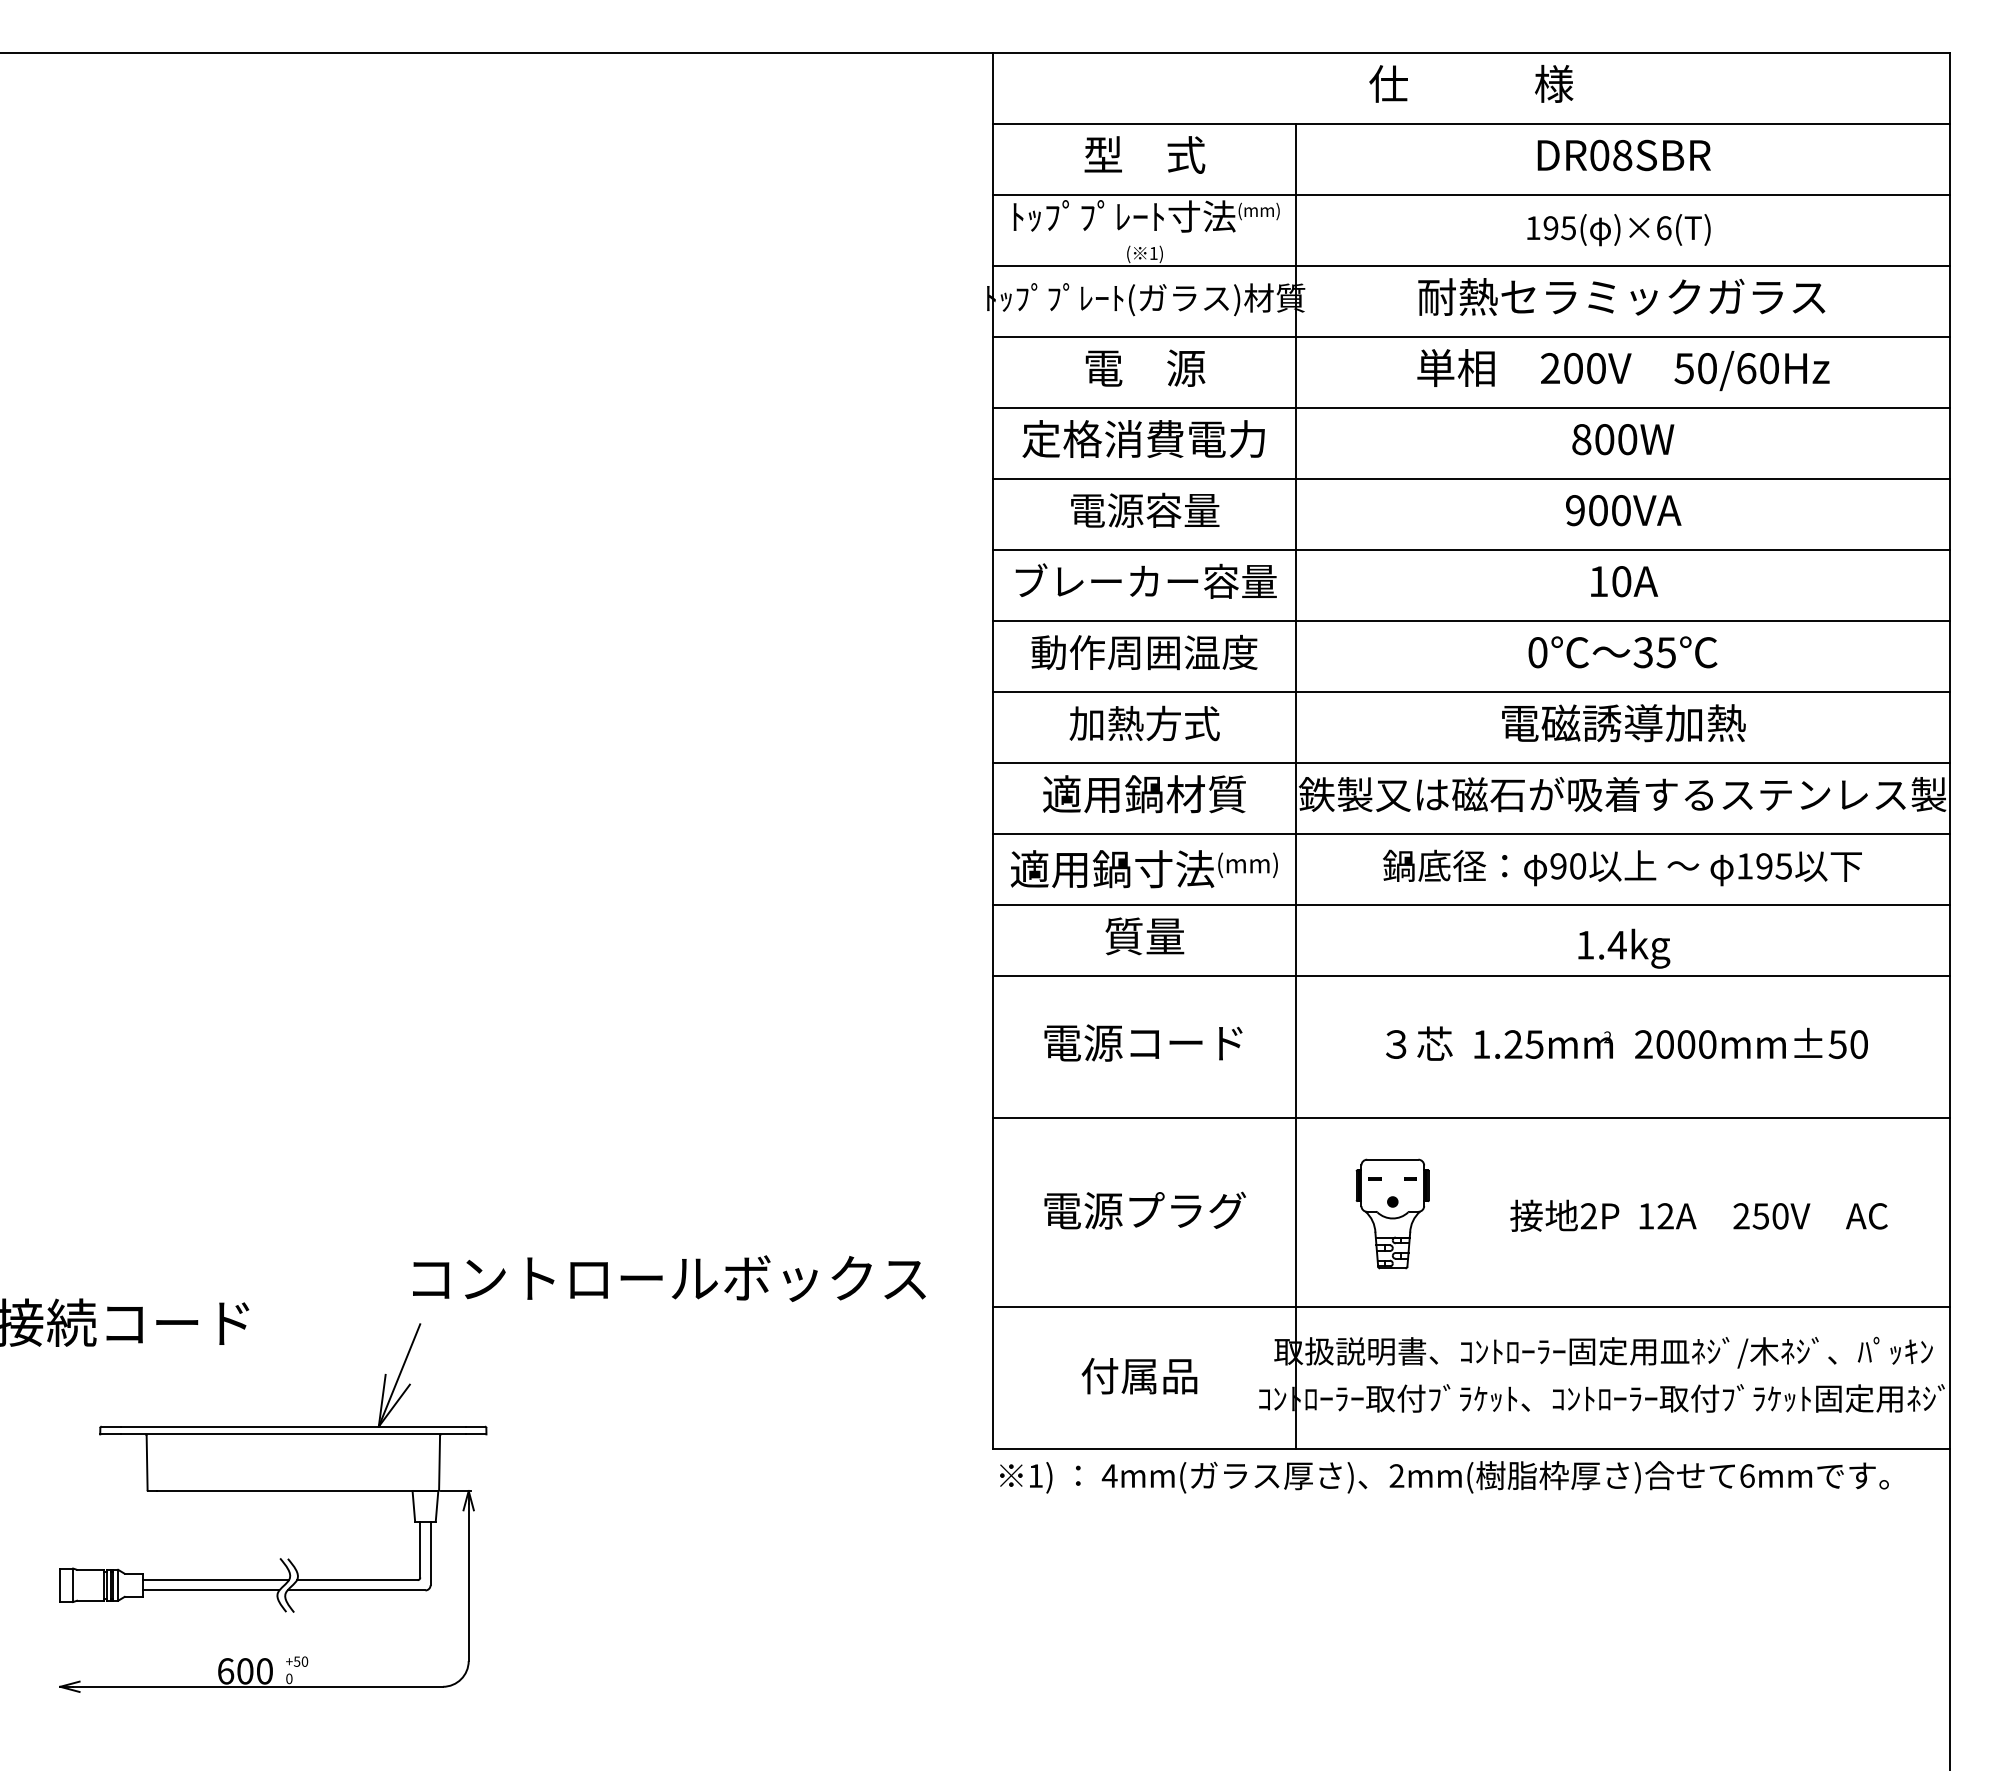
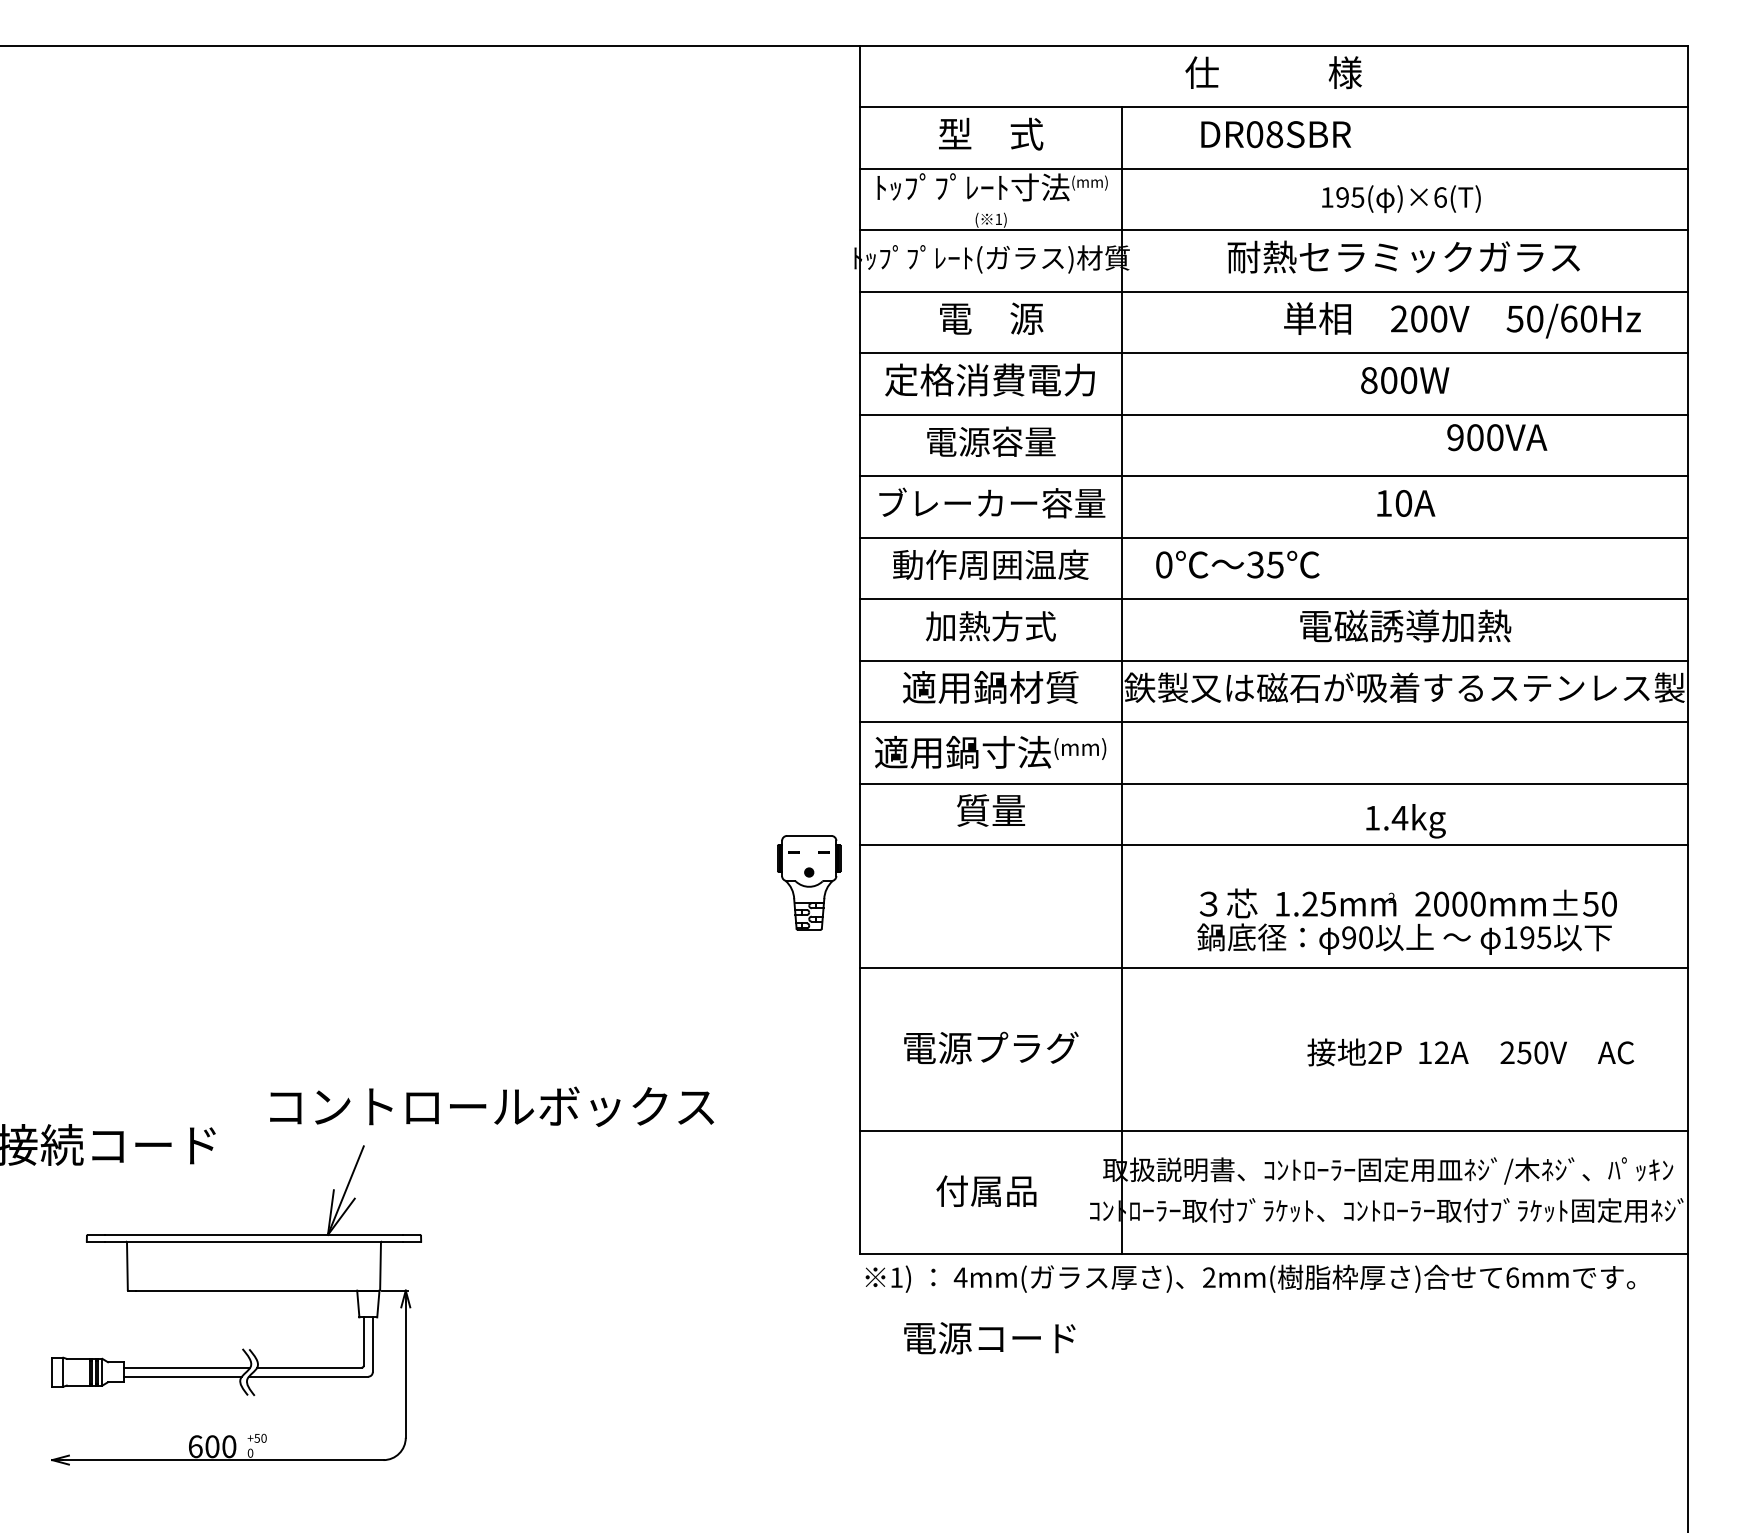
text: (1623, 155) -> (1275, 134), moved
text: (1623, 370) -> (1462, 320), moved
text: (1623, 510) -> (1497, 437), moved
text: (1622, 652) -> (1237, 564), moved
text: (1622, 867) -> (1404, 938), moved
text: (1143, 1042) -> (989, 1337), moved
part: (1392, 1213) -> (808, 882), moved
text: (669, 1278) -> (492, 1106), moved

